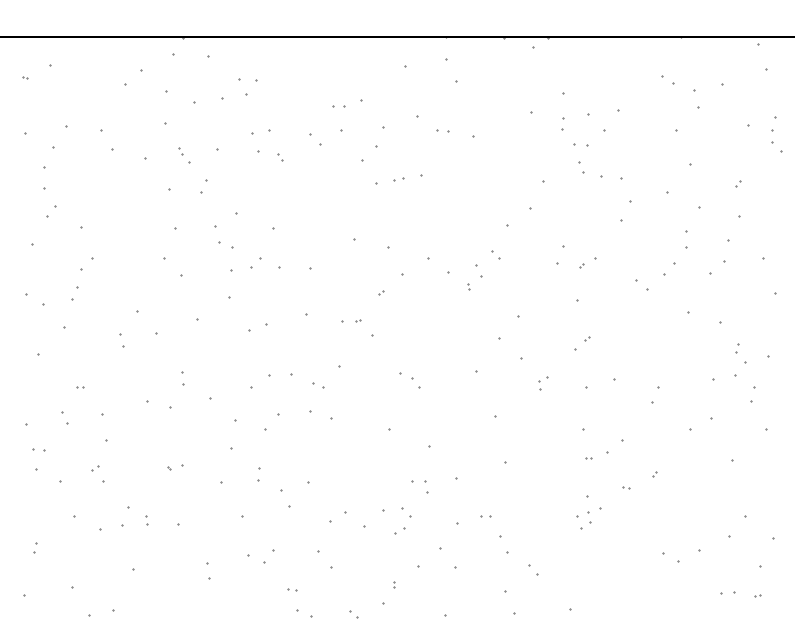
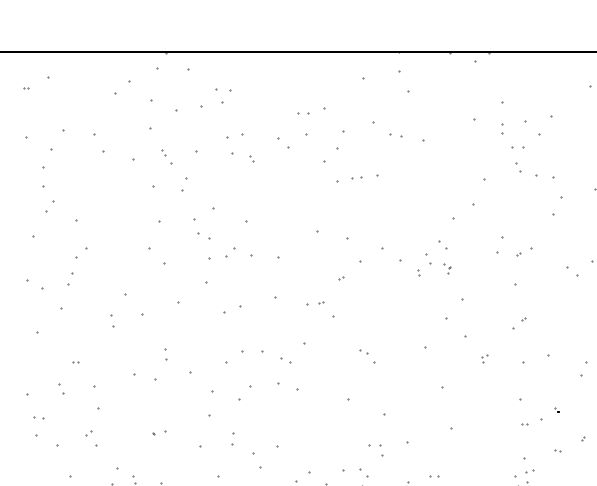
part: (500, 282) -> (446, 269), added
part: (406, 375) -> (363, 351), size x0.62
part: (543, 383) -> (485, 358), size x0.62
part: (594, 510) -> (530, 471), size x0.62

